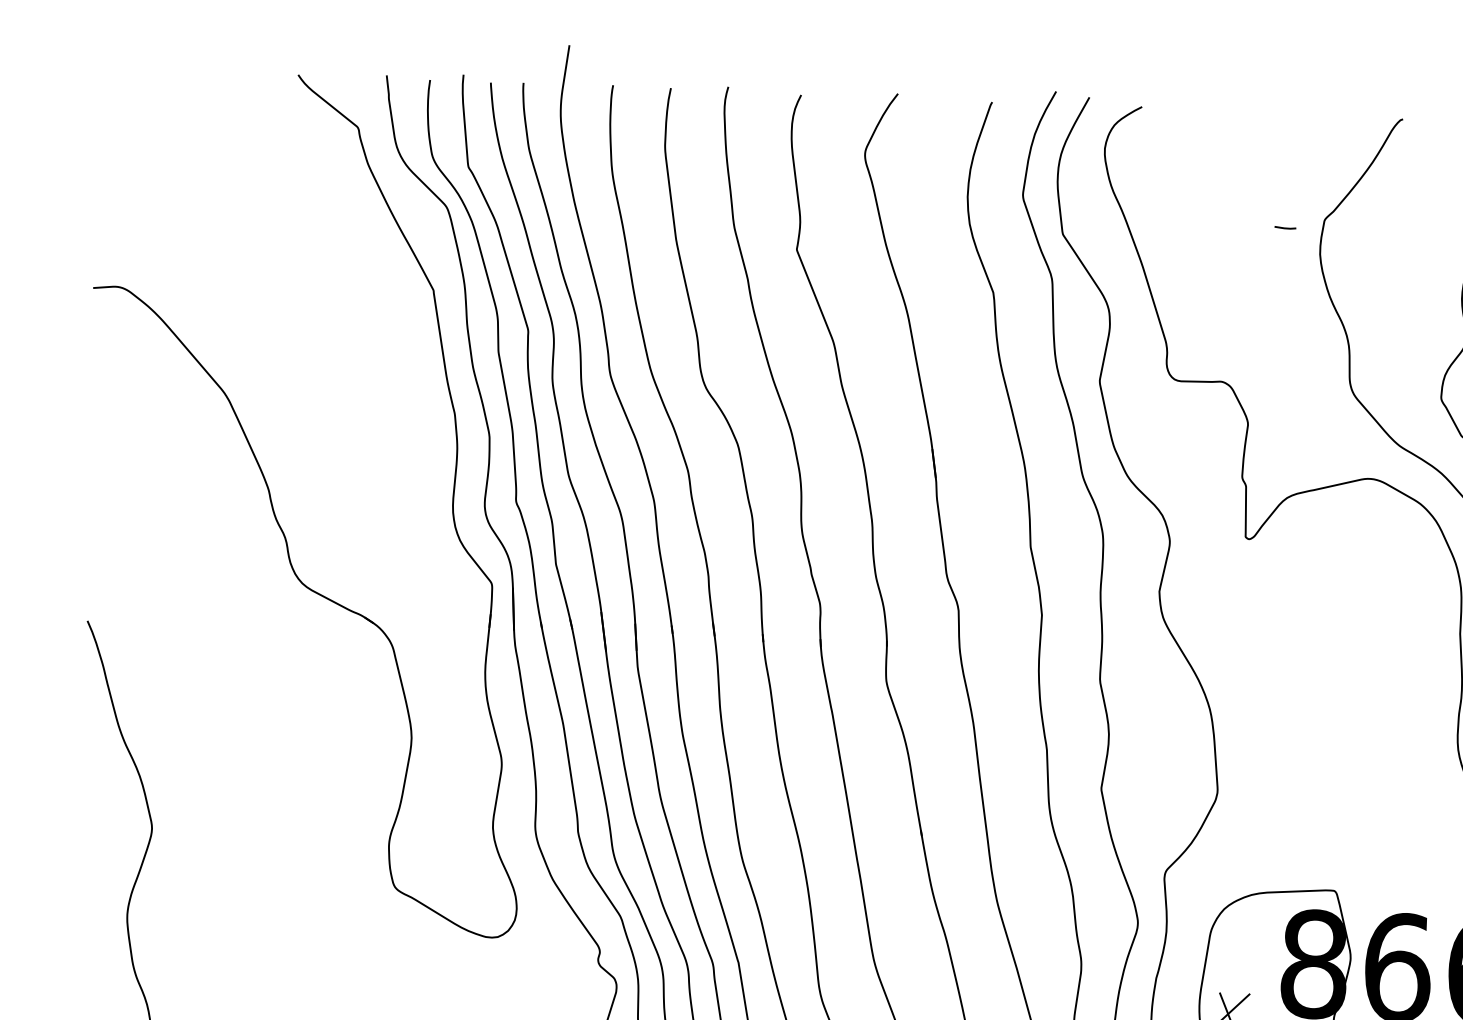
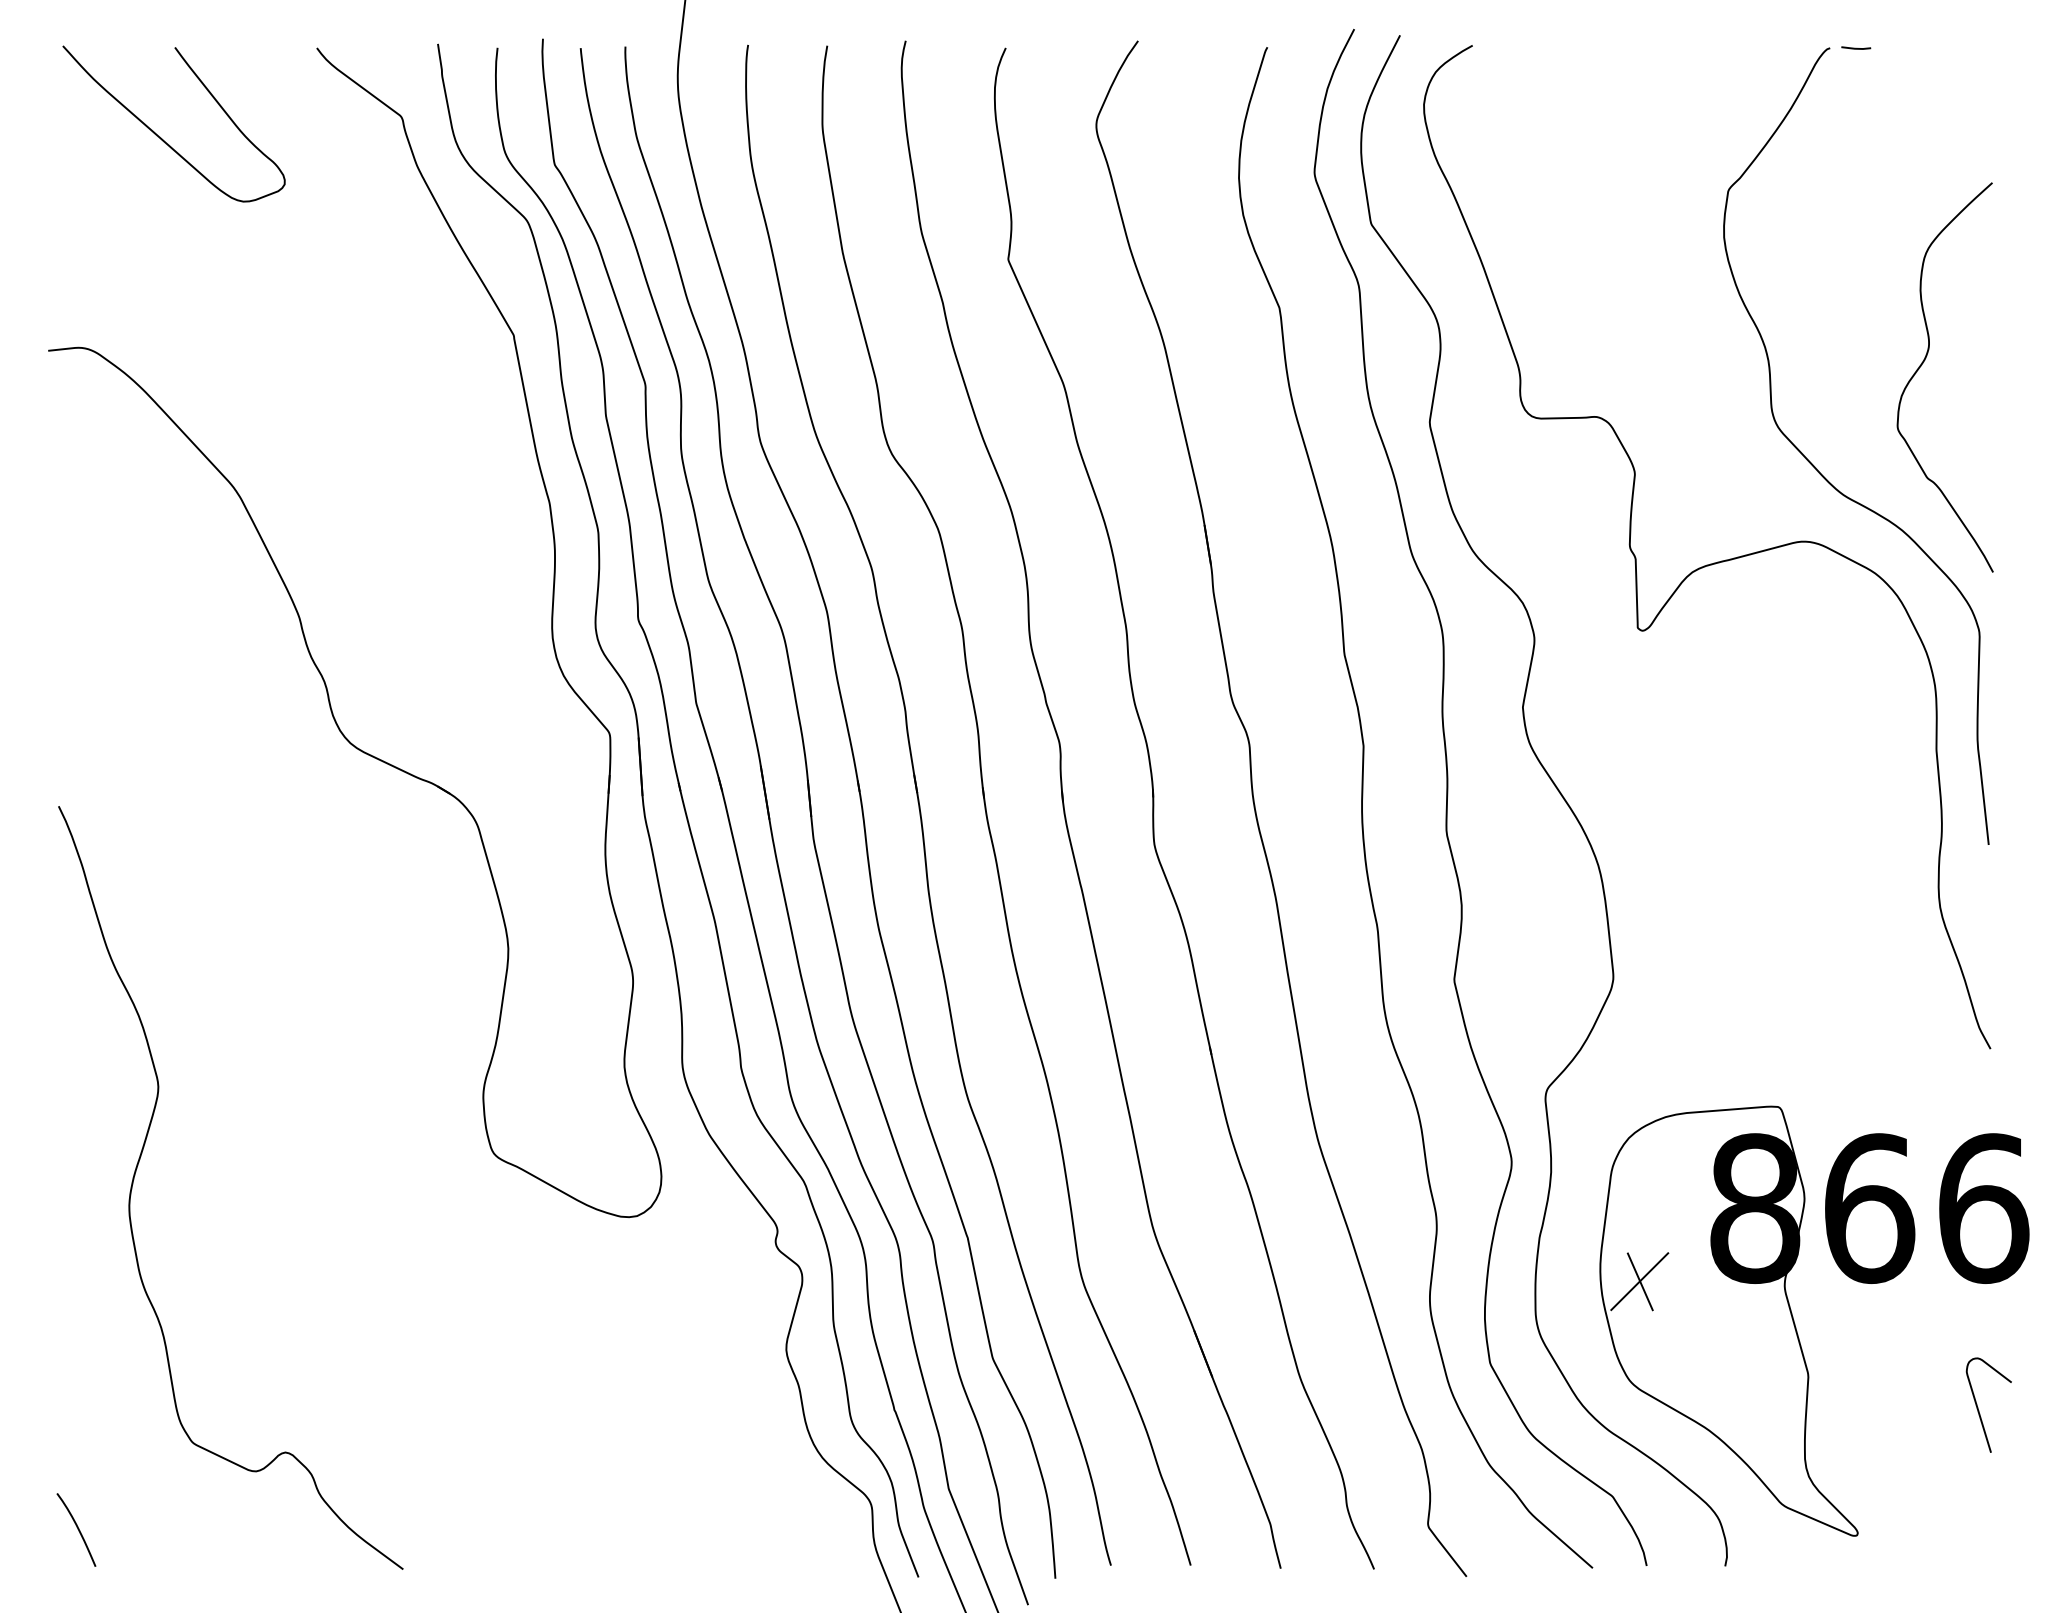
curve: (181, 134) -> (160, 136), added
line: (1285, 227) -> (1856, 47), moved

